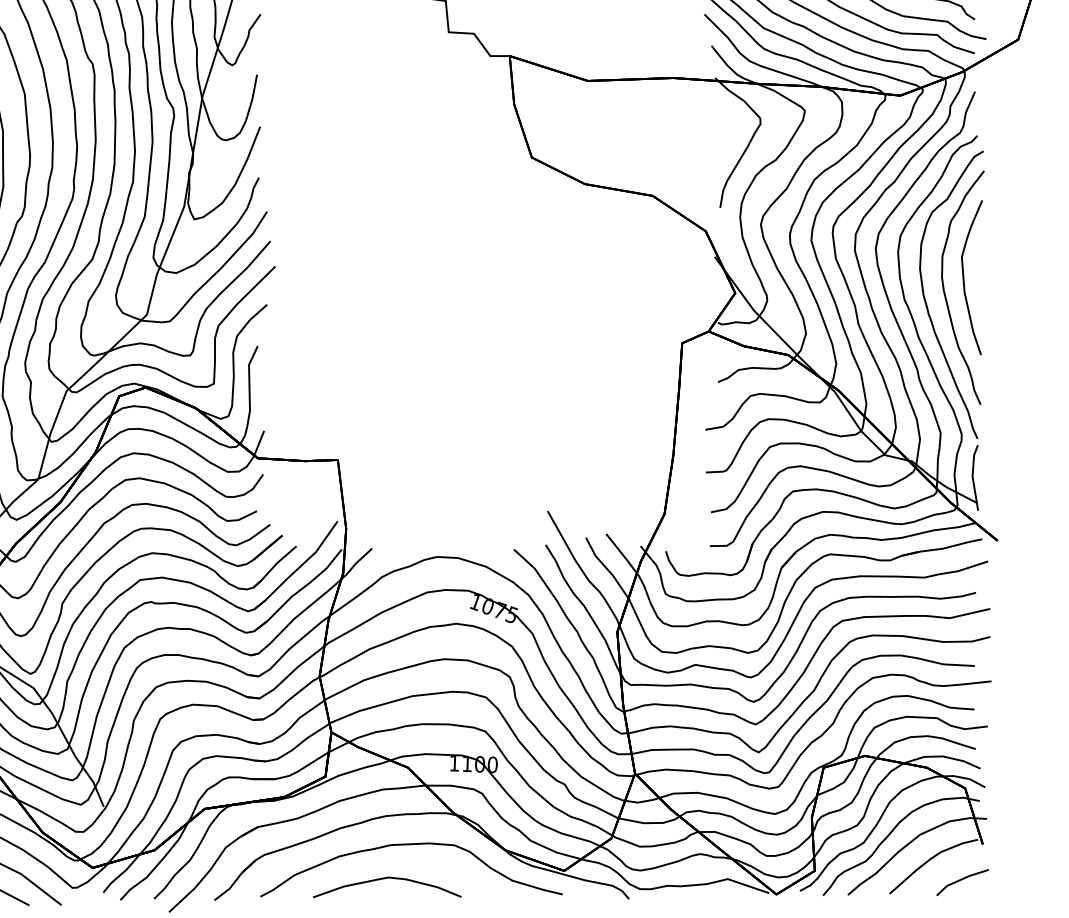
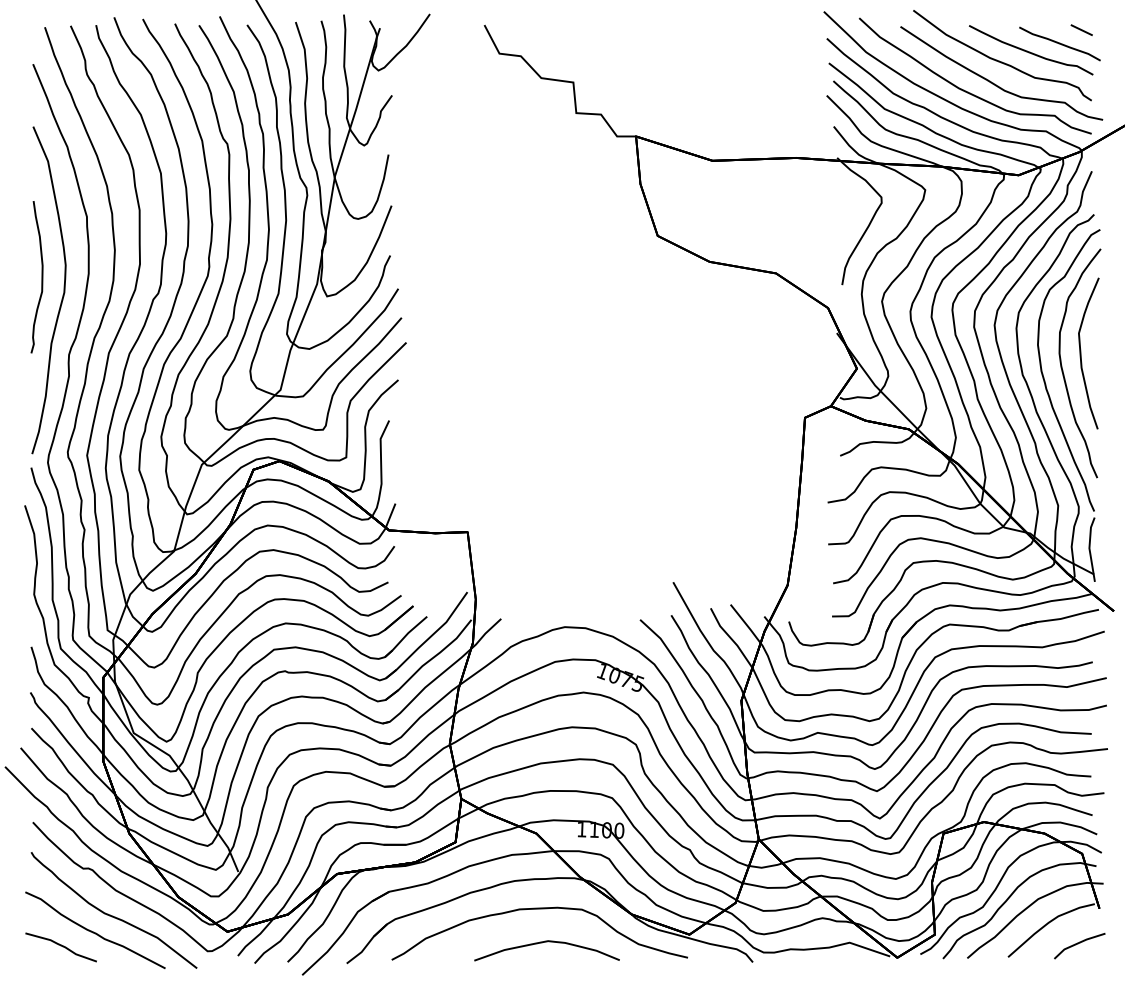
curve: (386, 878) -> (546, 942), moved

